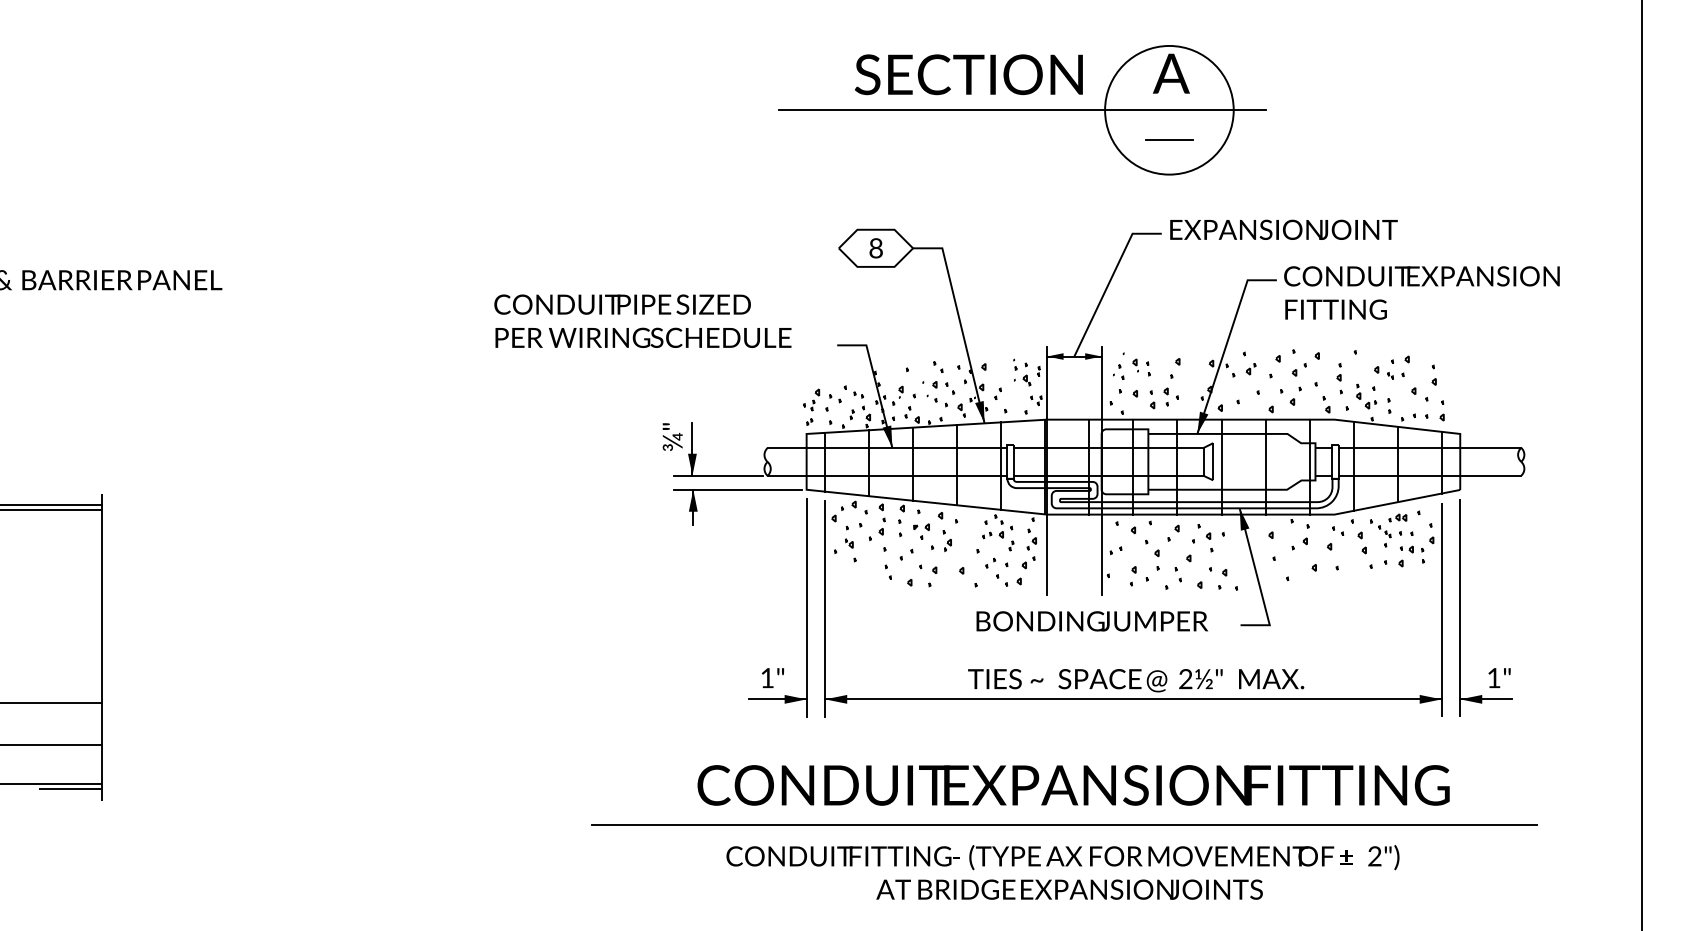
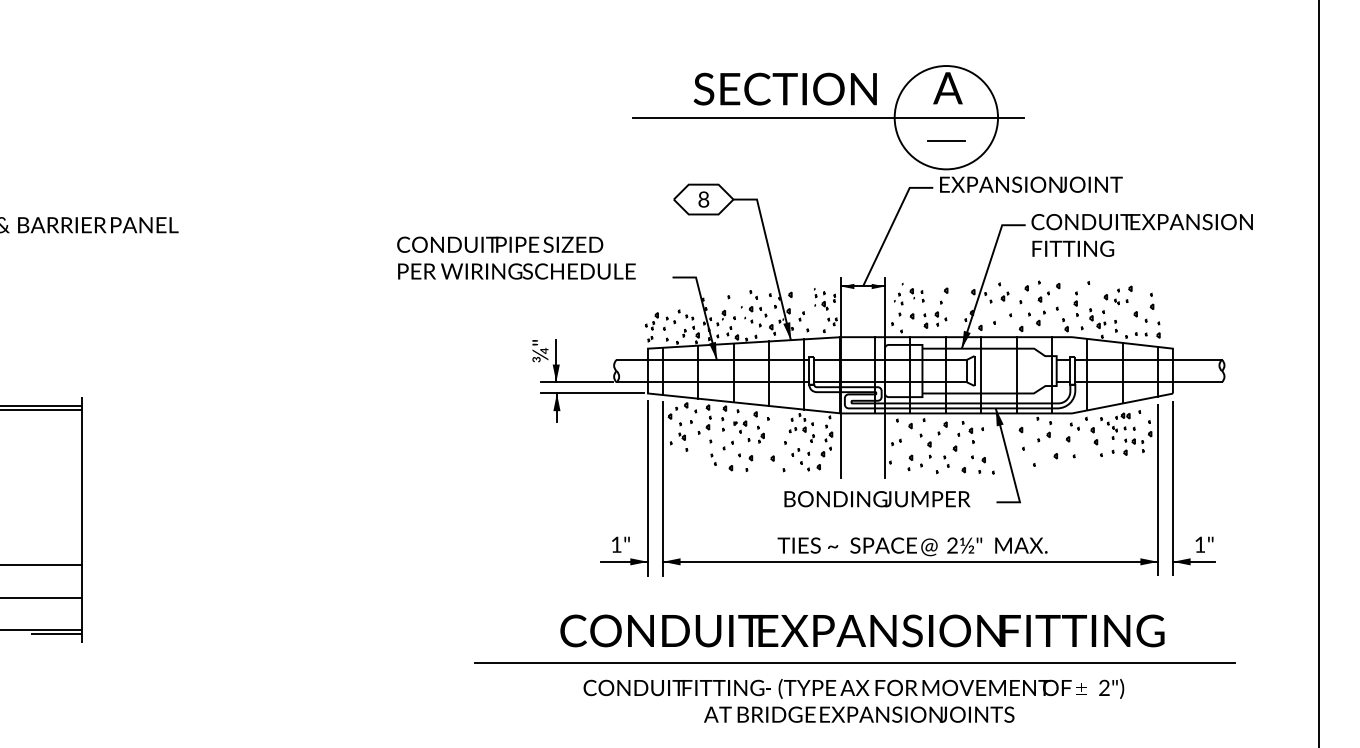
part: (1022, 110) -> (828, 117), moved

